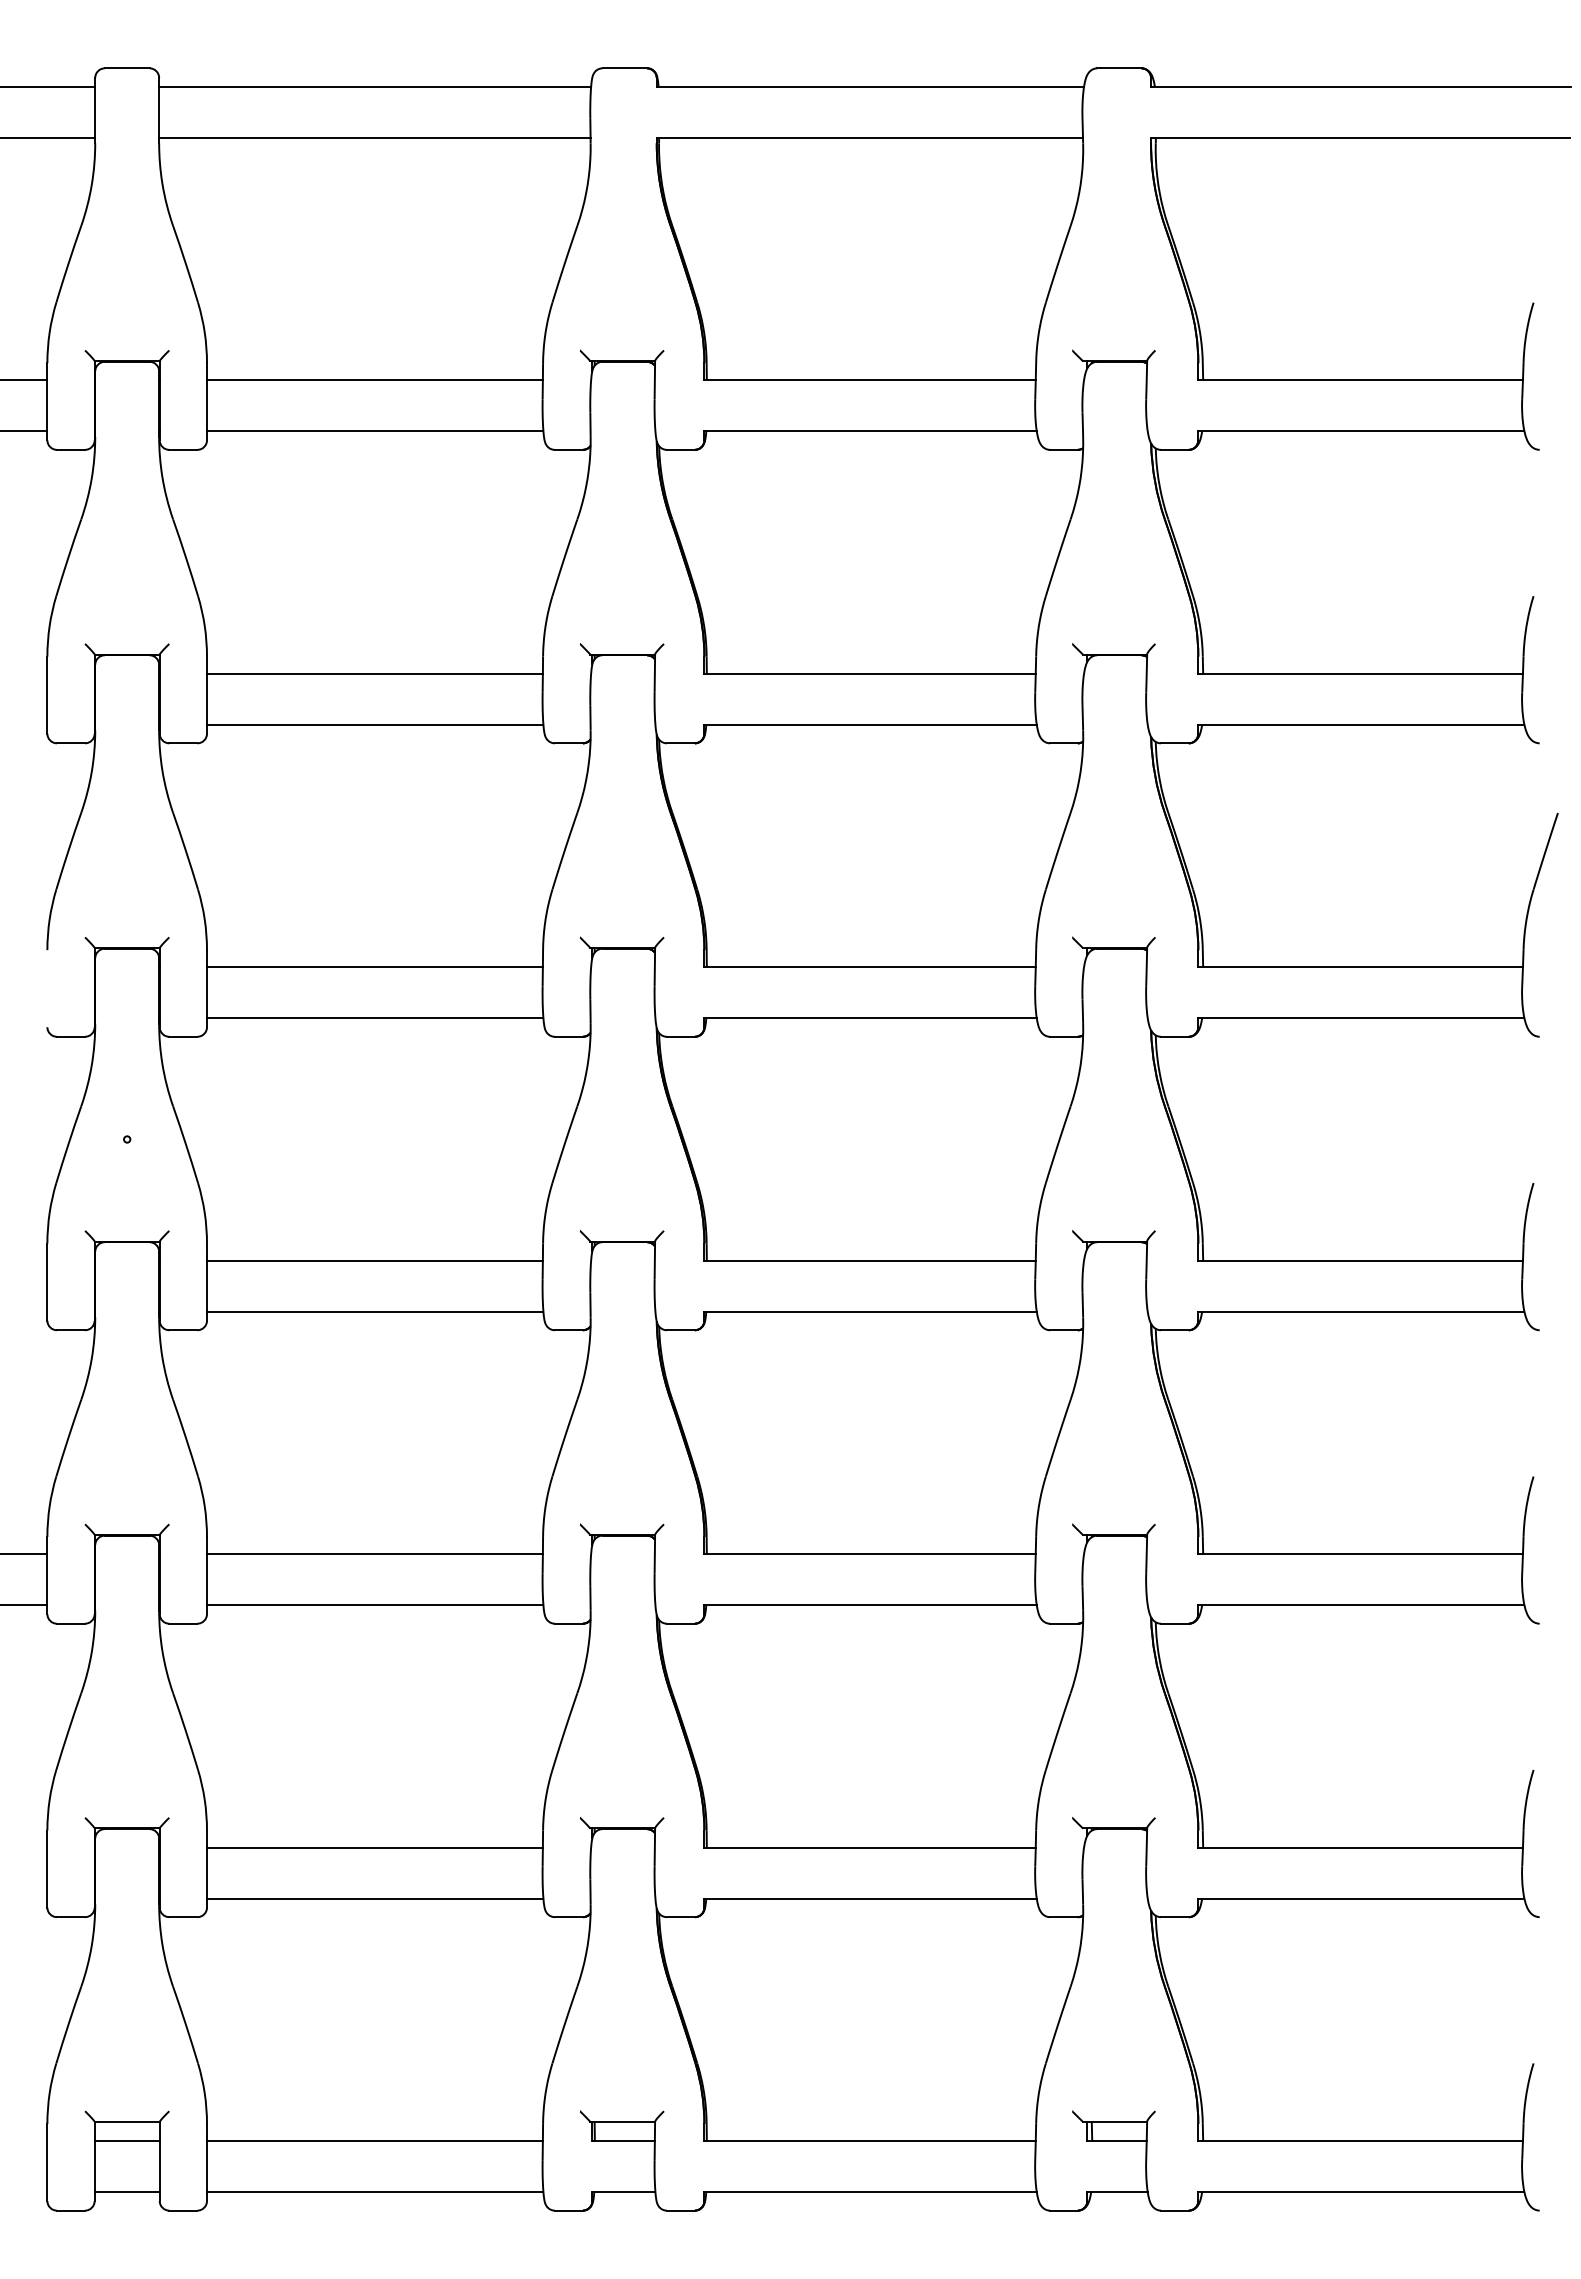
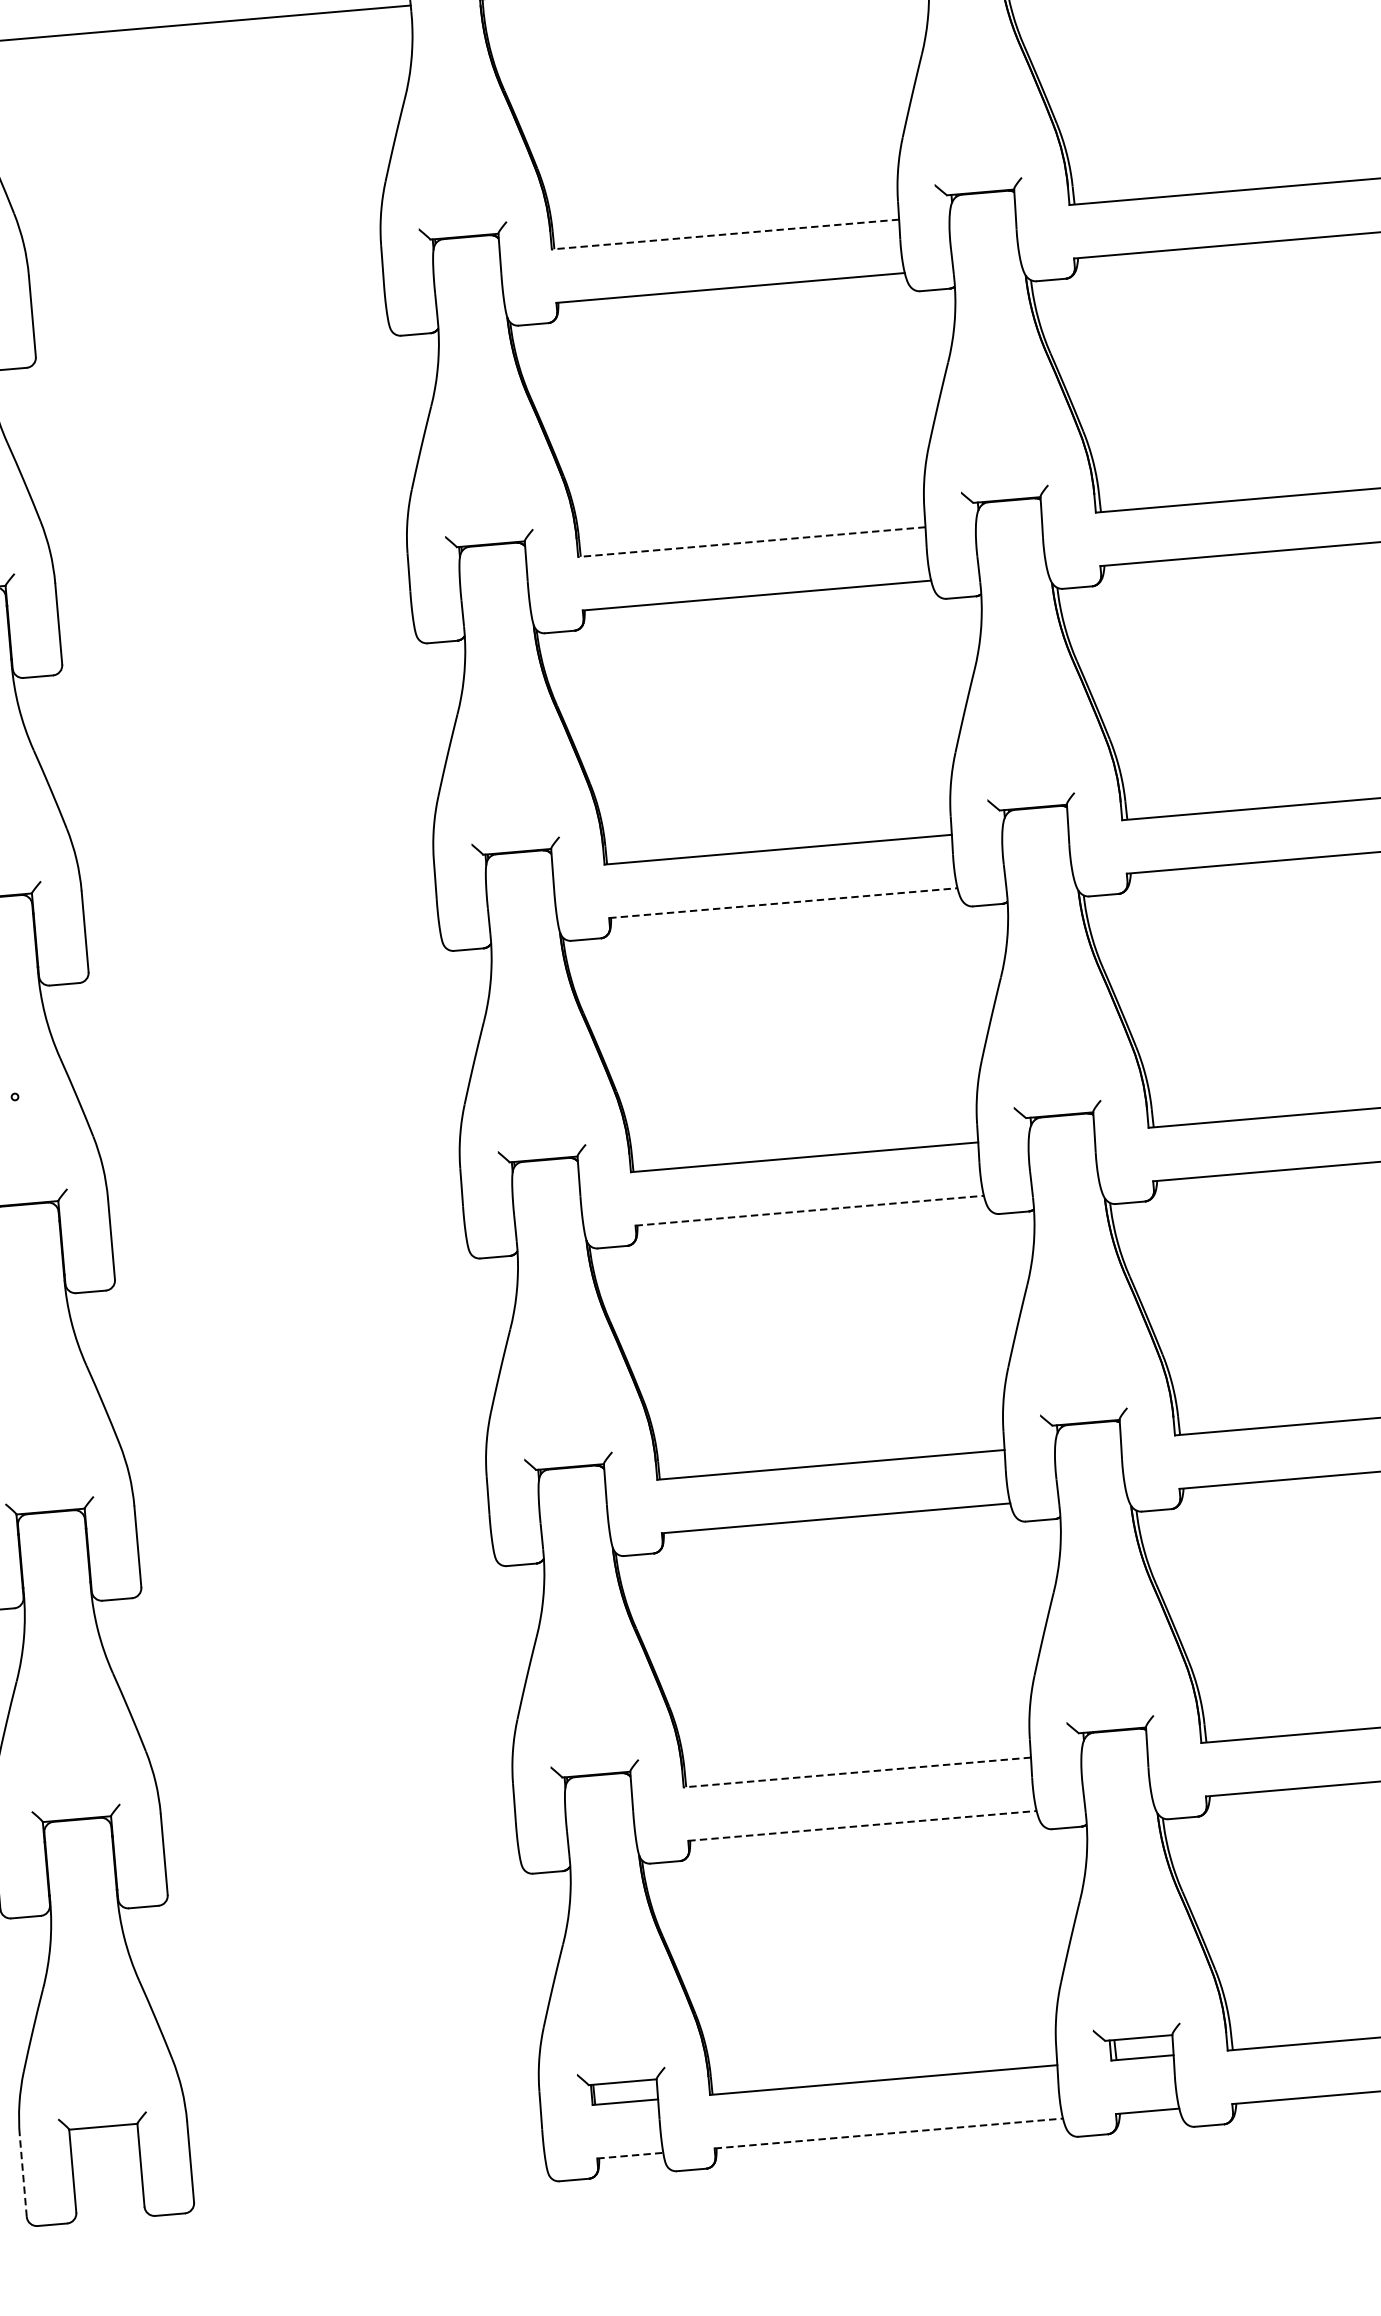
line: (374, 380) -> (206, 279), removed
line: (870, 380) -> (725, 234), solid -> dashed
line: (375, 431) -> (211, 332), removed
line: (374, 673) -> (232, 586), removed
line: (870, 673) -> (752, 541), solid -> dashed
line: (375, 724) -> (238, 639), removed
line: (374, 967) -> (258, 894), removed
line: (375, 1018) -> (264, 947), removed
line: (871, 1018) -> (784, 903), solid -> dashed
line: (374, 1260) -> (285, 1201), removed
line: (375, 1311) -> (290, 1254), removed
line: (871, 1311) -> (810, 1210), solid -> dashed
line: (374, 1554) -> (311, 1509), removed
line: (375, 1605) -> (317, 1563), removed
line: (374, 1847) -> (337, 1816), removed
line: (870, 1847) -> (857, 1772), solid -> dashed
line: (375, 1898) -> (343, 1870), removed
line: (871, 1898) -> (863, 1825), solid -> dashed
line: (126, 2141) -> (104, 2147), removed
line: (374, 2141) -> (364, 2125), removed
line: (47, 2162) -> (23, 2176), solid -> dashed
line: (126, 2192) -> (108, 2200), removed
line: (375, 2192) -> (369, 2178), removed
line: (624, 2192) -> (630, 2156), solid -> dashed
line: (871, 2192) -> (889, 2133), solid -> dashed

